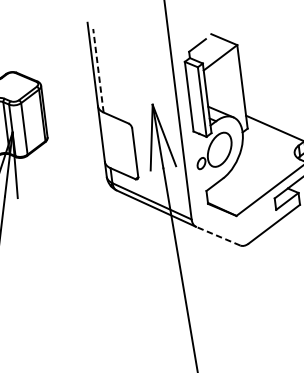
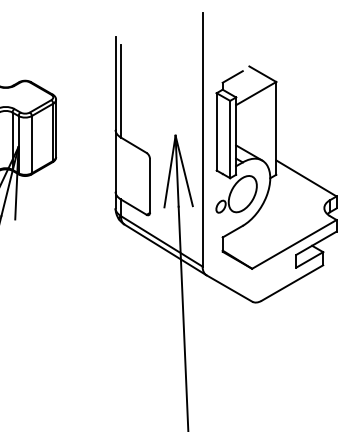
line: (98, 70) -> (120, 90), dashed -> solid
line: (217, 236) -> (228, 288), dashed -> solid

